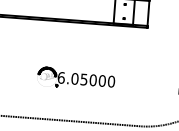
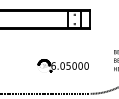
part: (74, 78) -> (62, 65), moved

